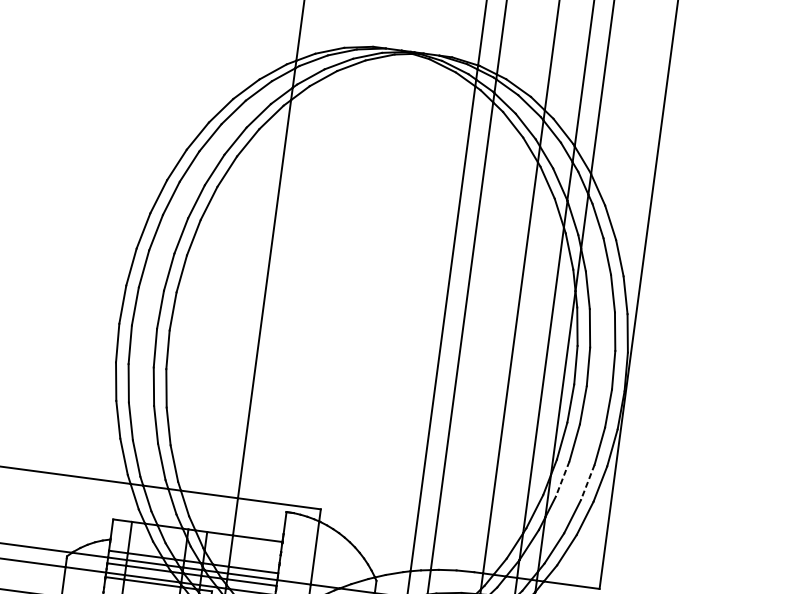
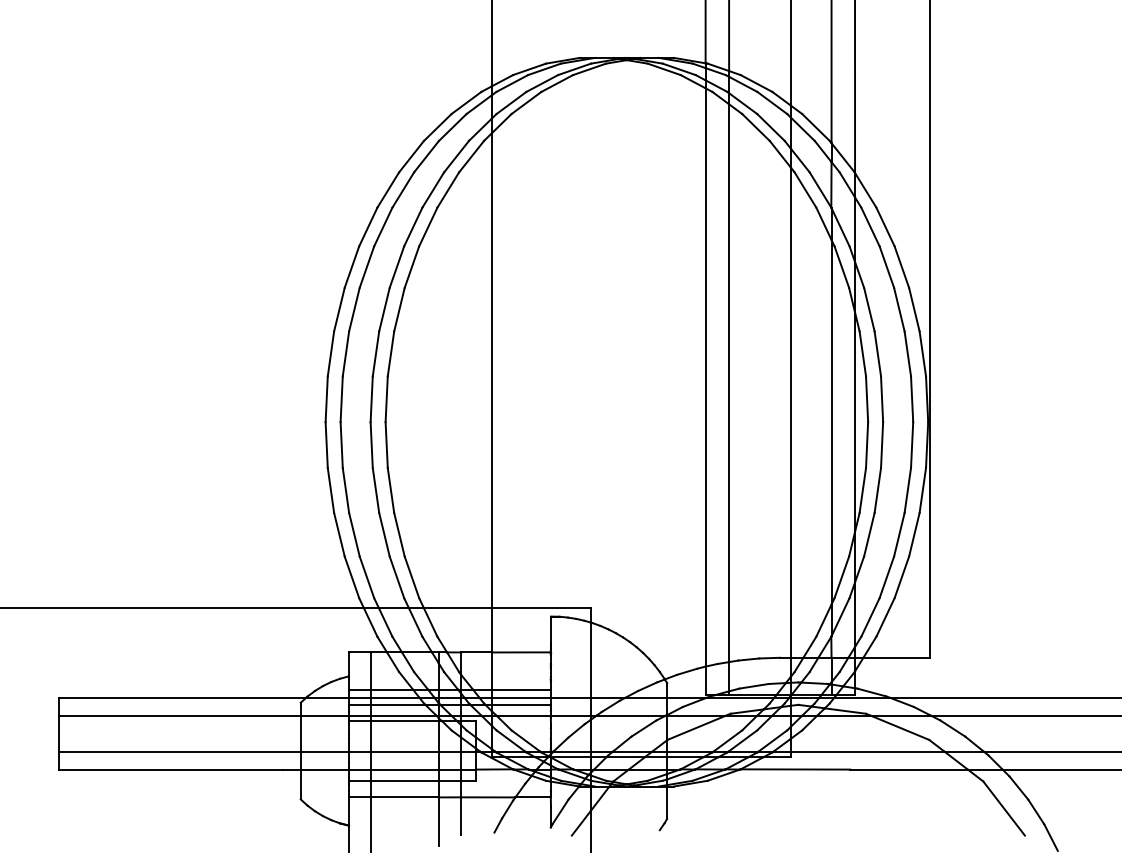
line: (562, 479) -> (869, 535), dashed -> solid
line: (587, 483) -> (899, 535), dashed -> solid

